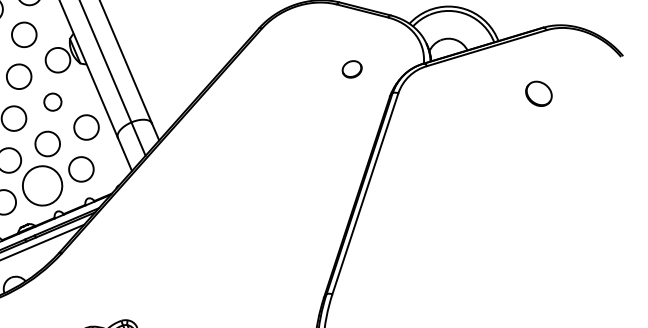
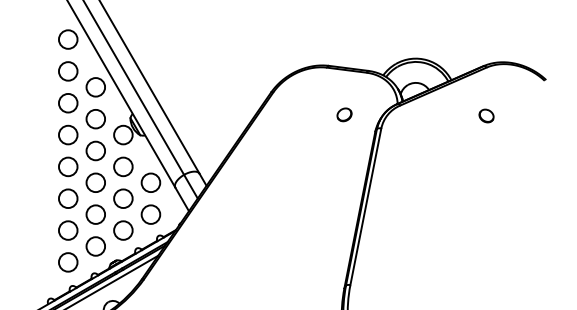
part: (538, 93) -> (486, 115), size x0.71
circle: (53, 101) -> (123, 166), size x1.43
circle: (42, 185) -> (123, 230), size x0.62

